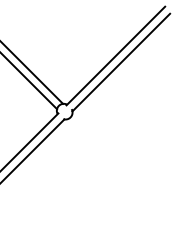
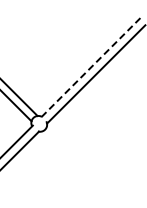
line: (115, 56) -> (90, 68), solid -> dashed

